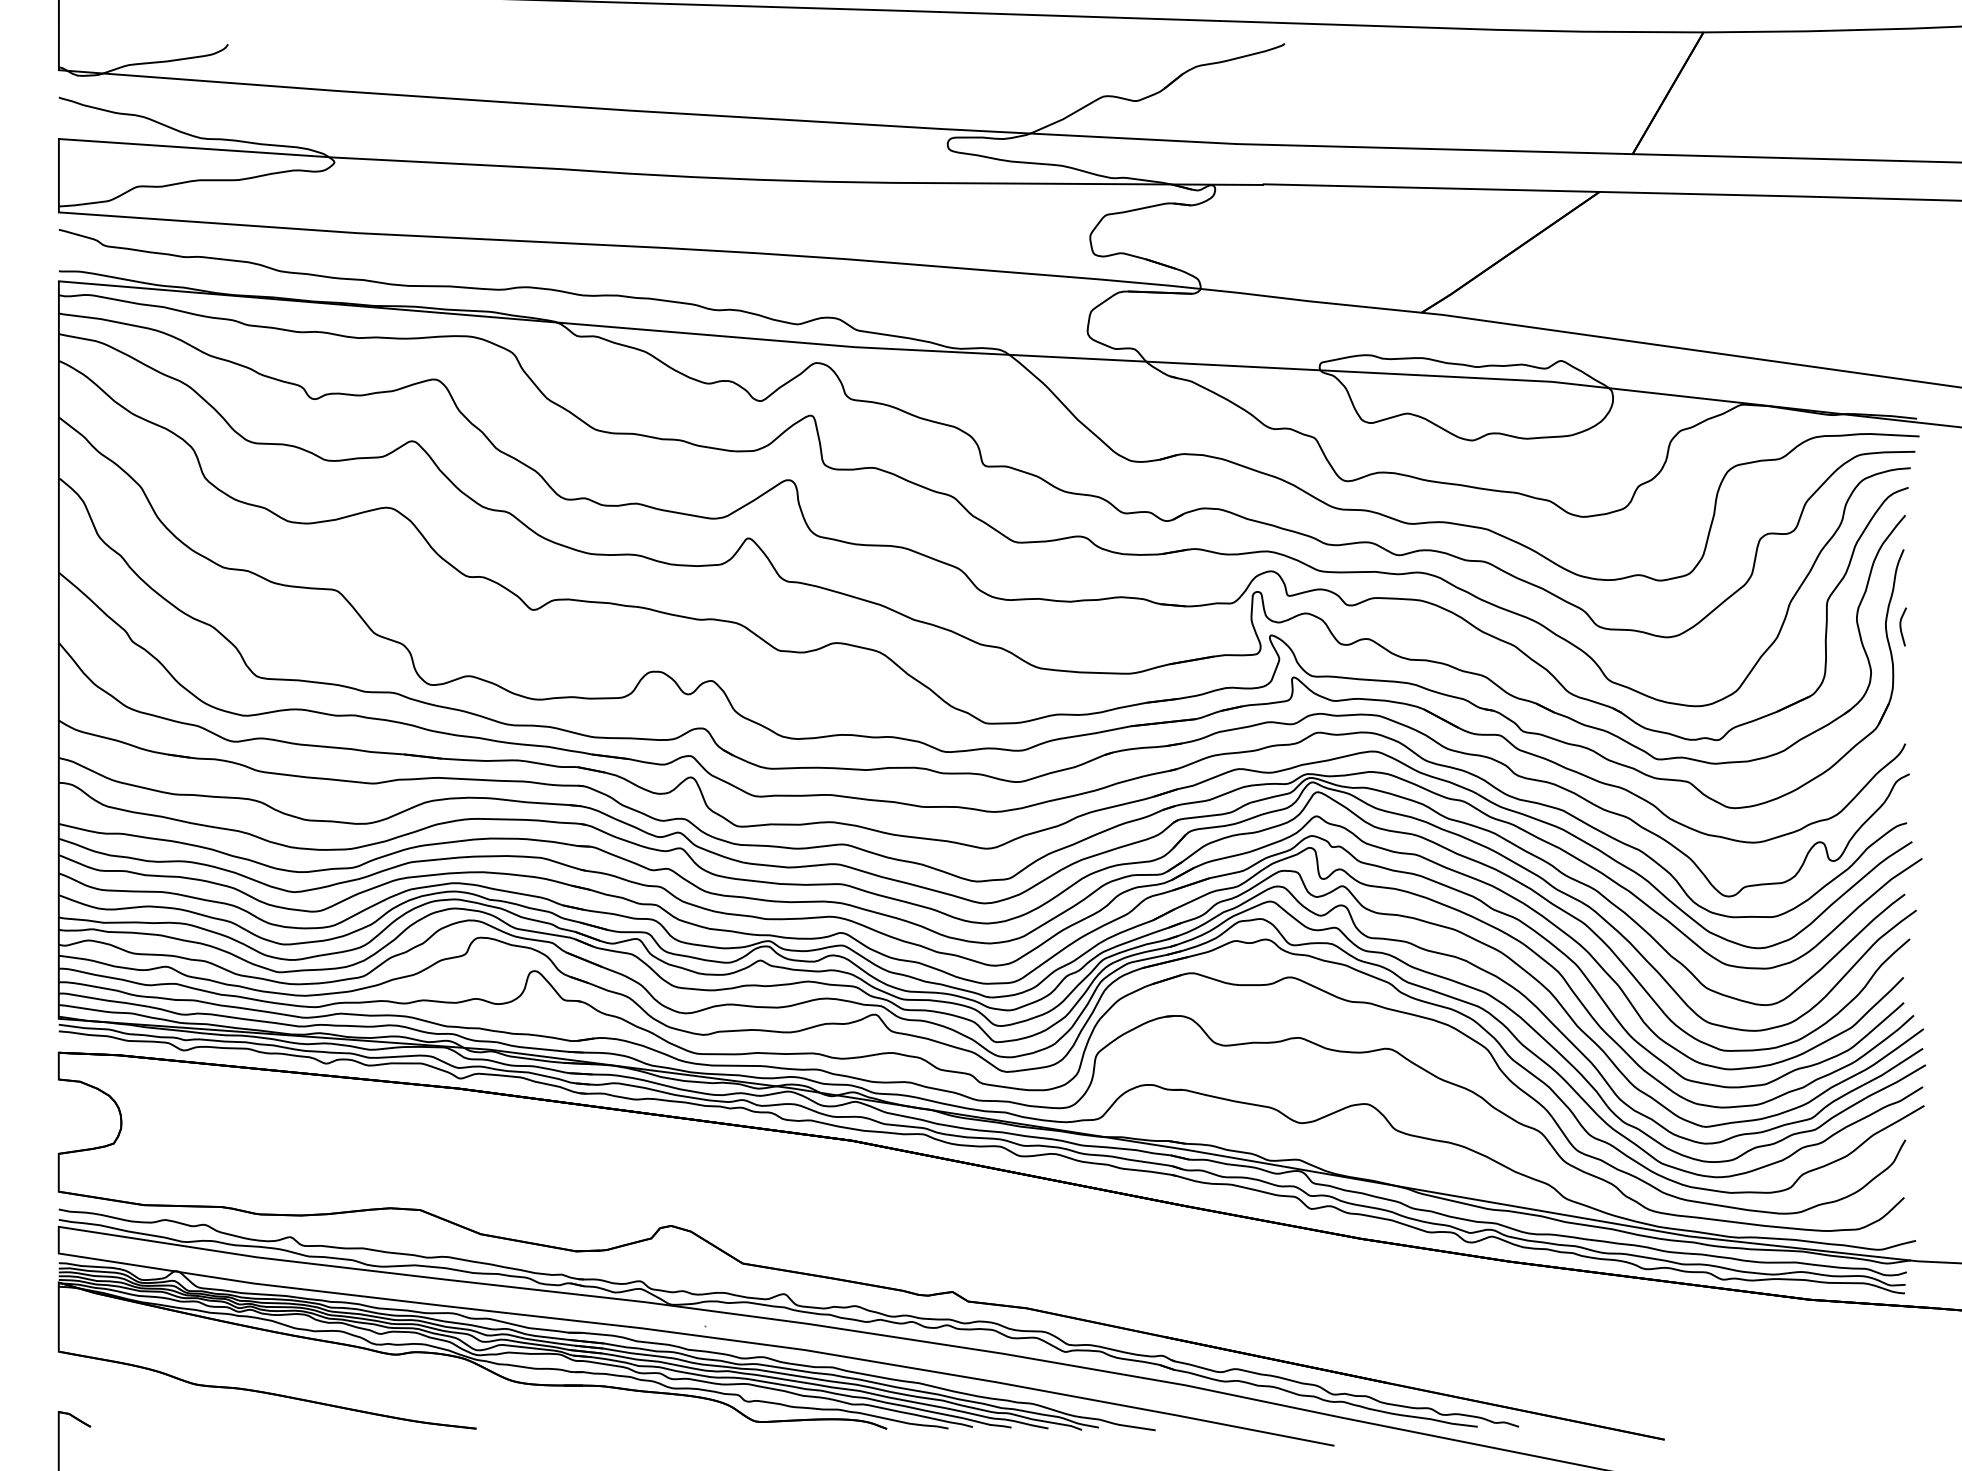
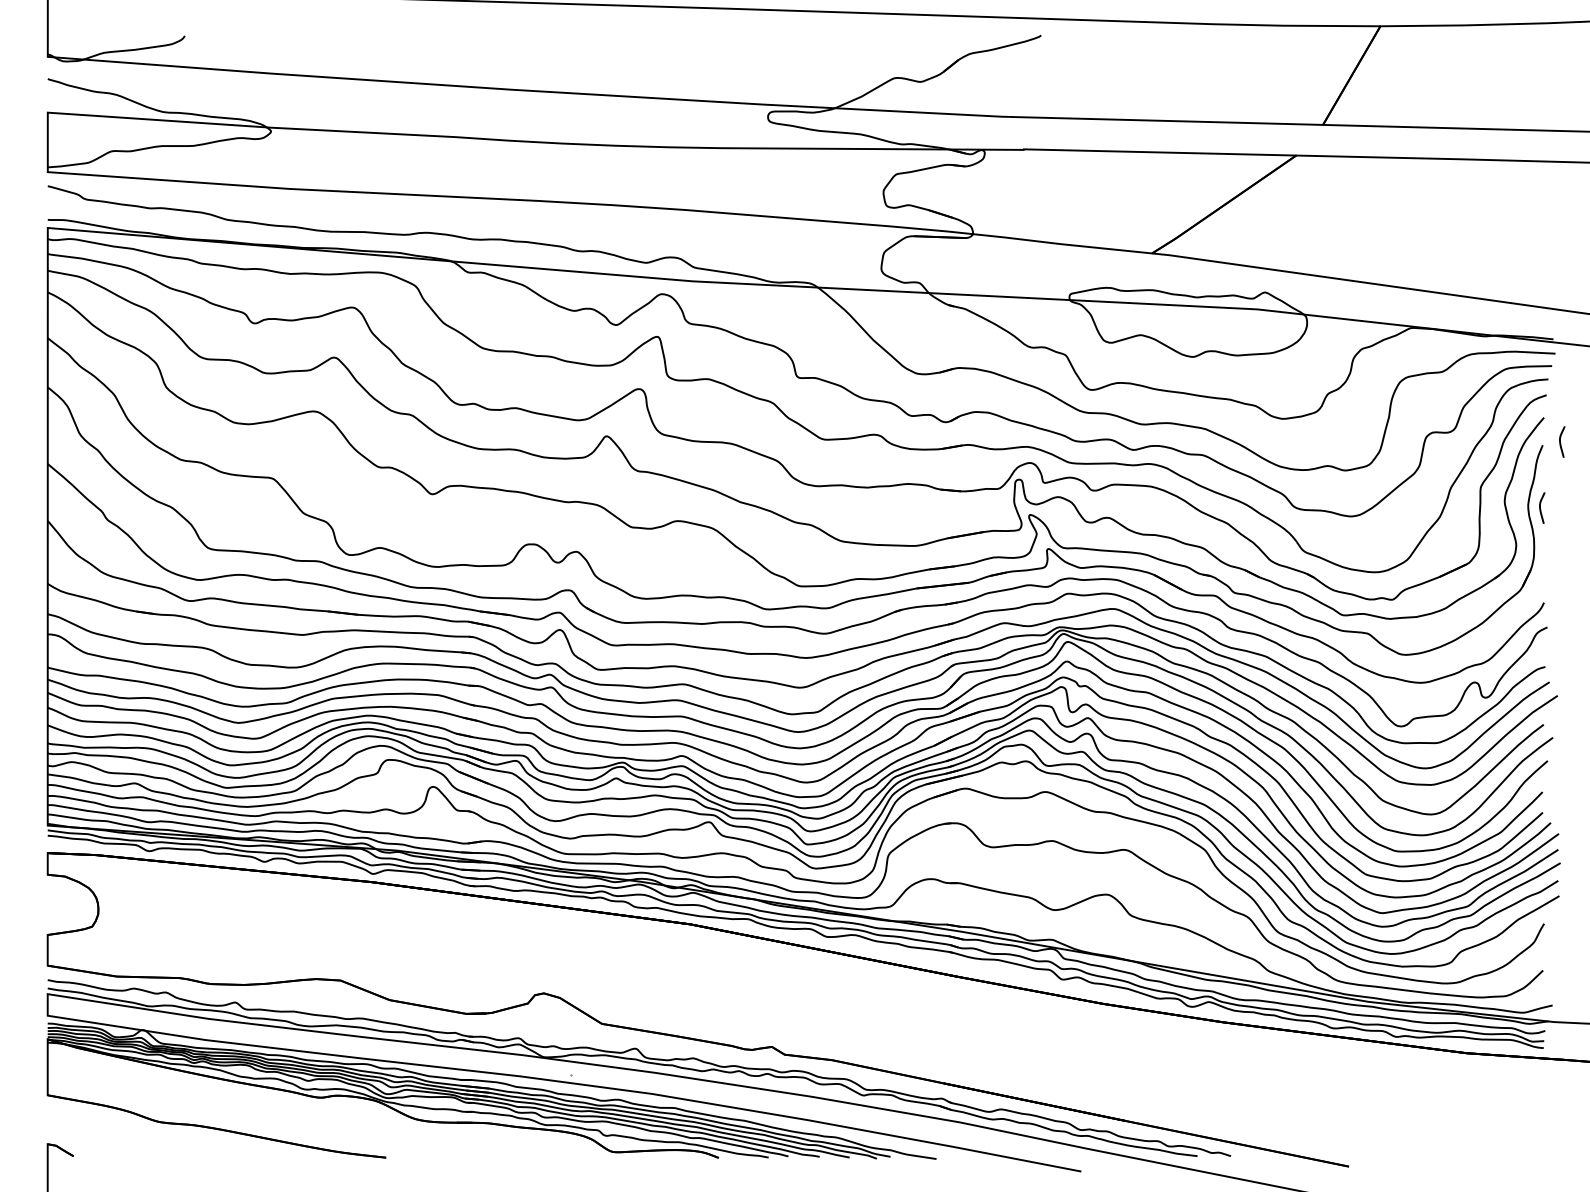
curve: (1925, 544) -> (1560, 441), added

